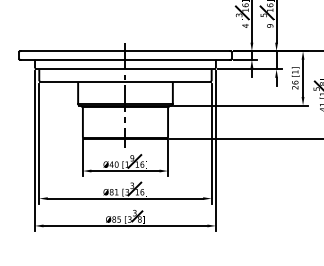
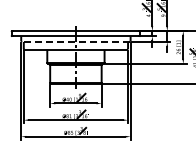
line: (124, 70) -> (75, 42), solid -> dashed

